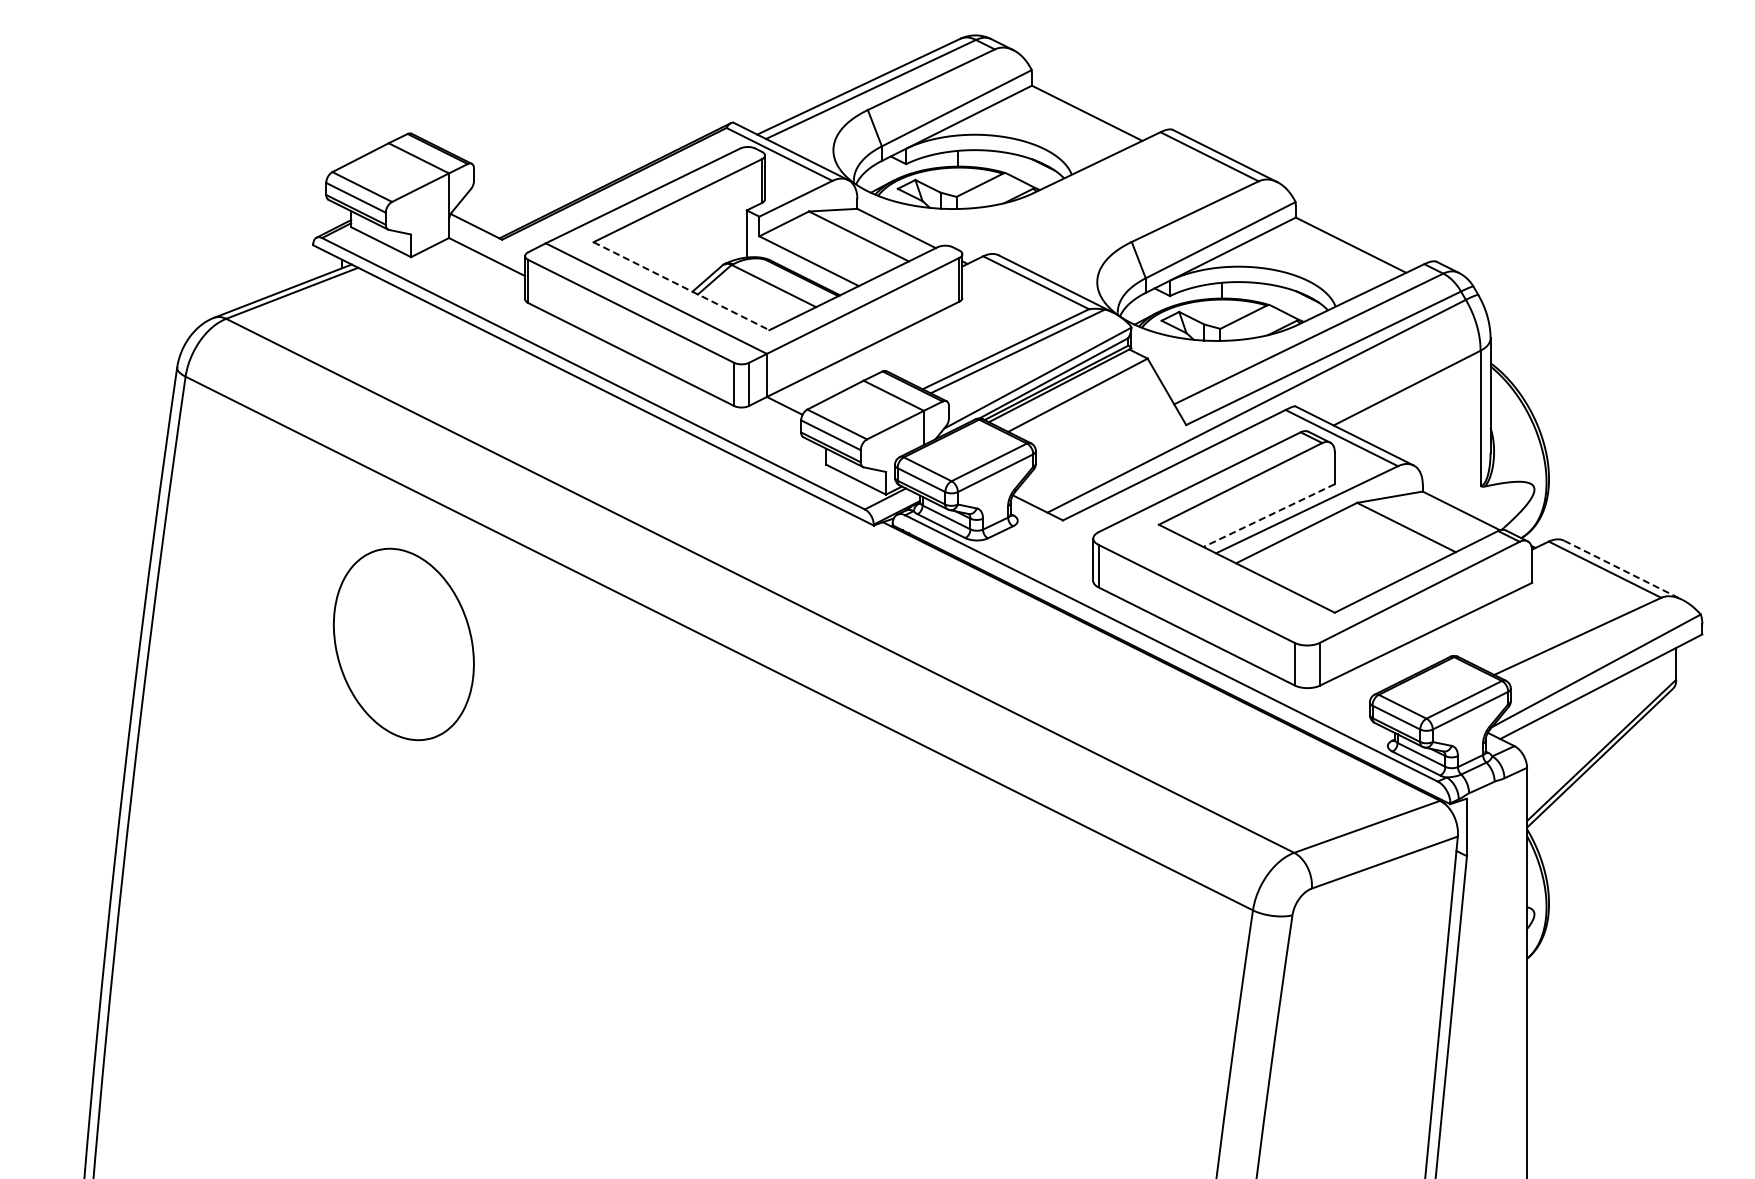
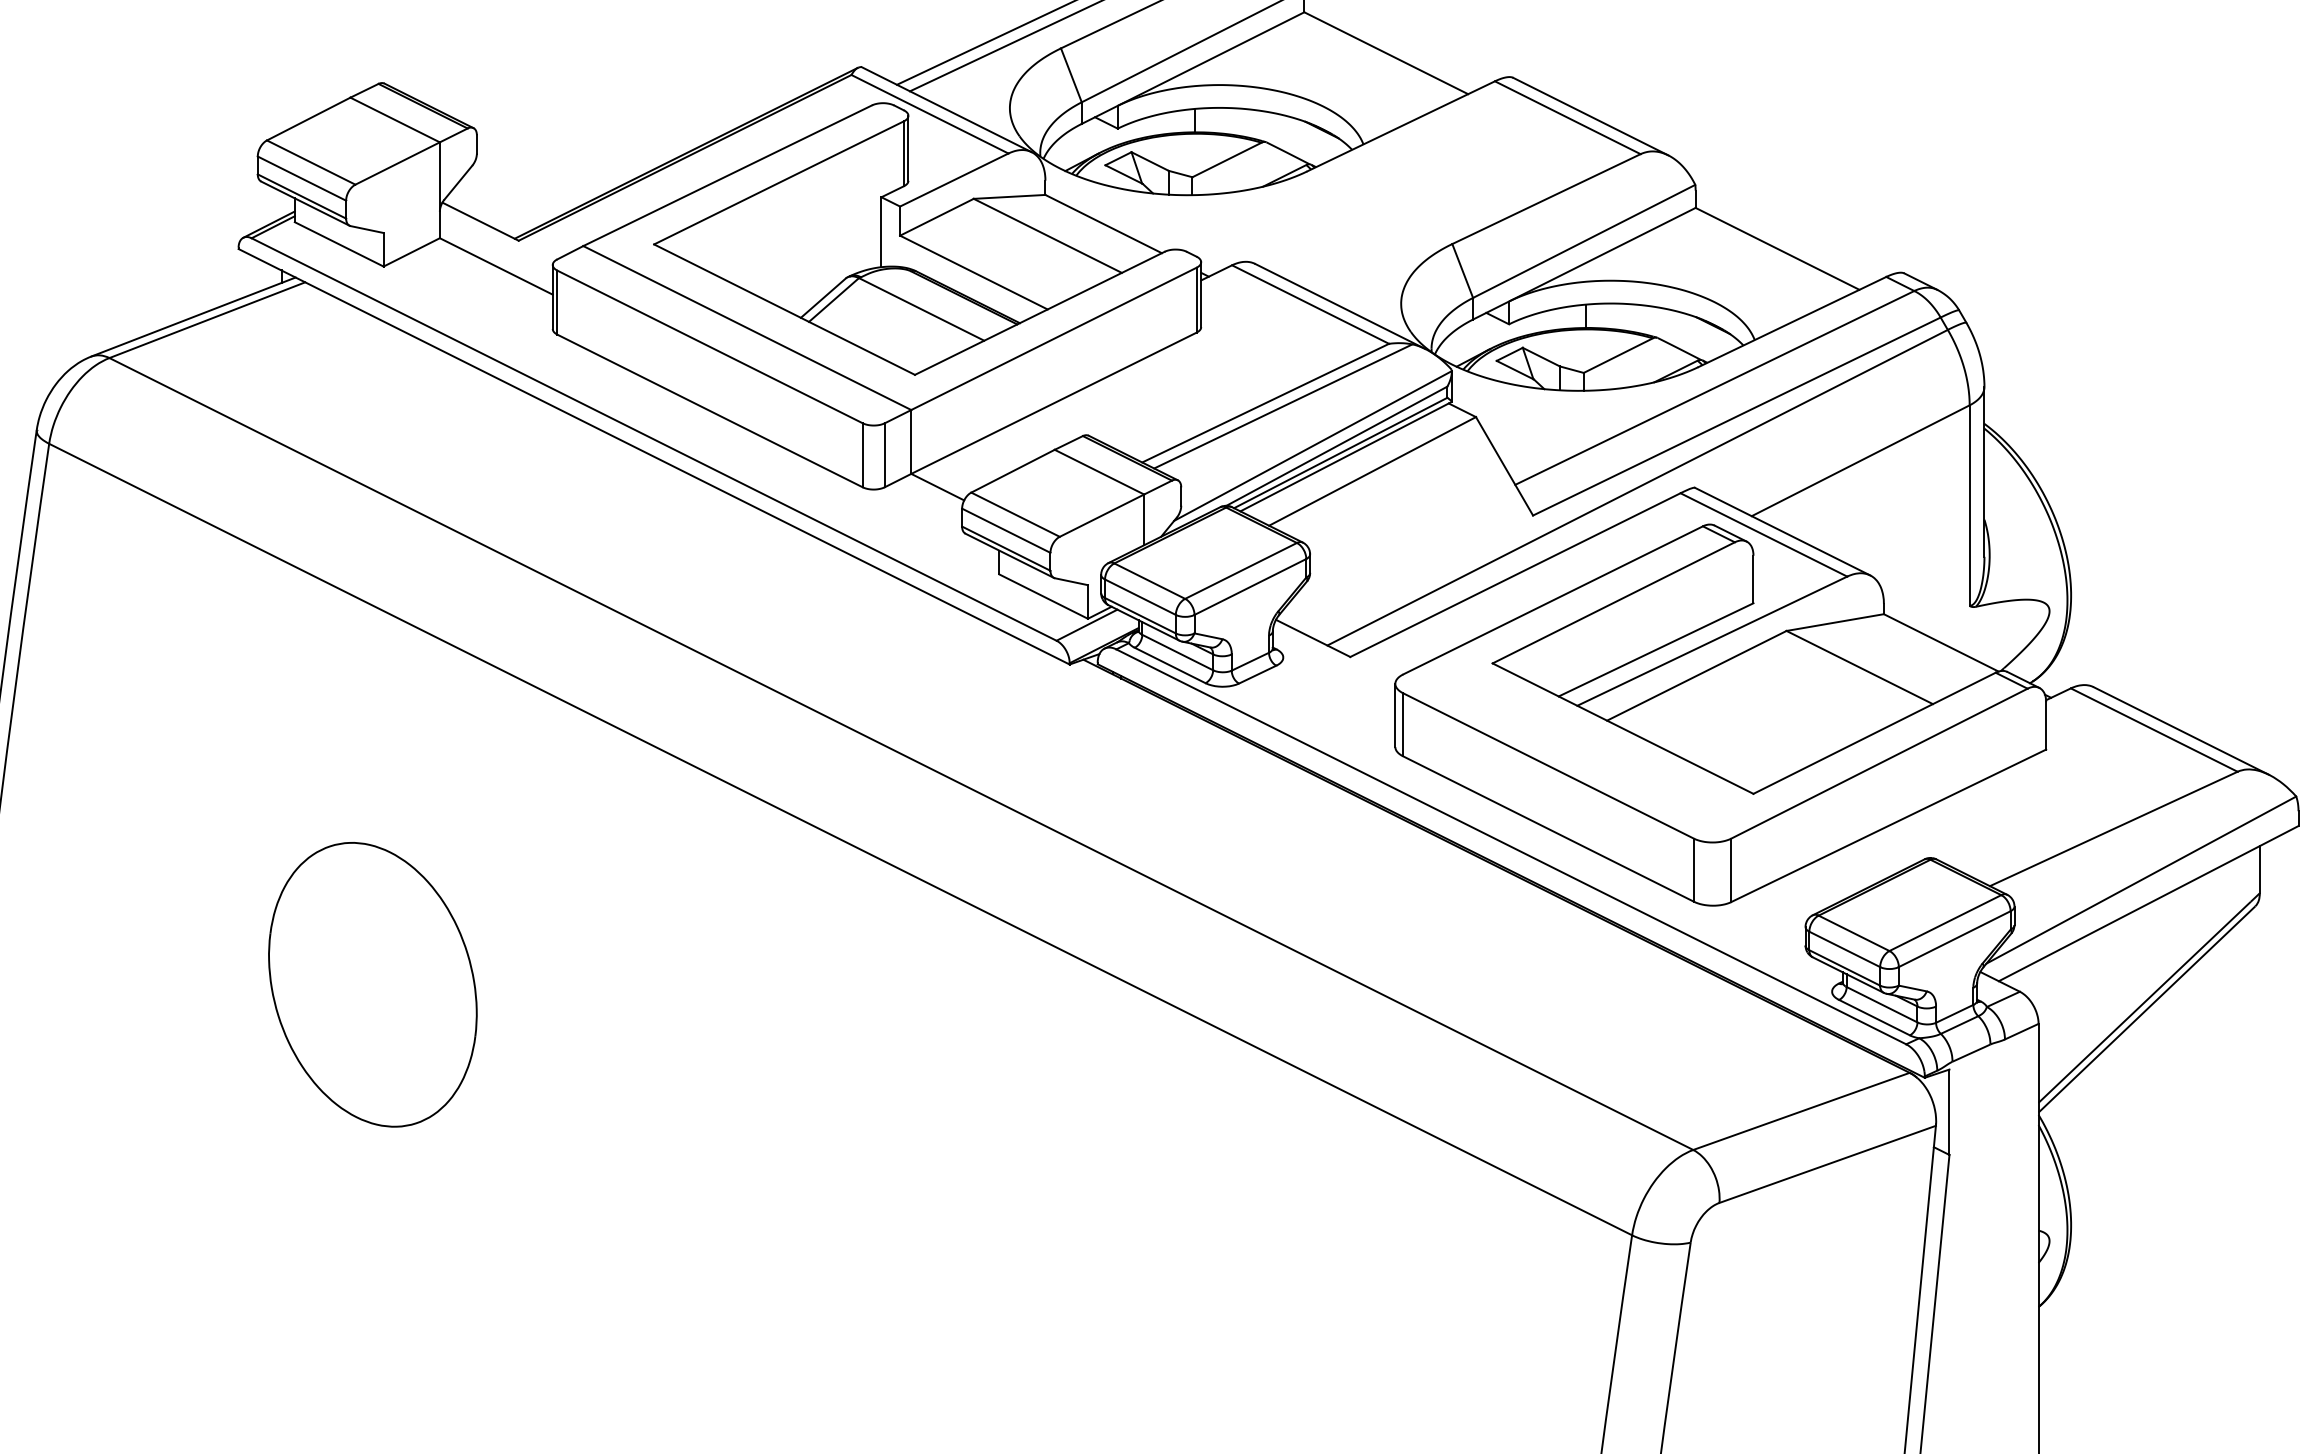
line: (681, 286) -> (784, 310), dashed -> solid
line: (1269, 515) -> (1656, 649), dashed -> solid
line: (1623, 570) -> (2181, 731), dashed -> solid
part: (403, 644) -> (372, 984), moved

